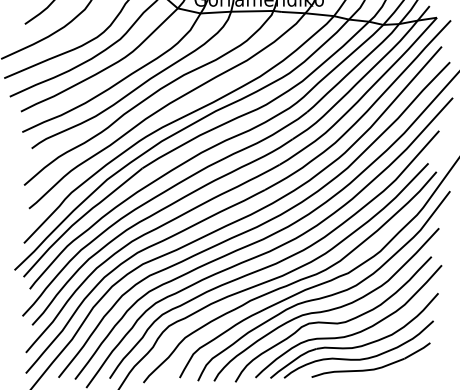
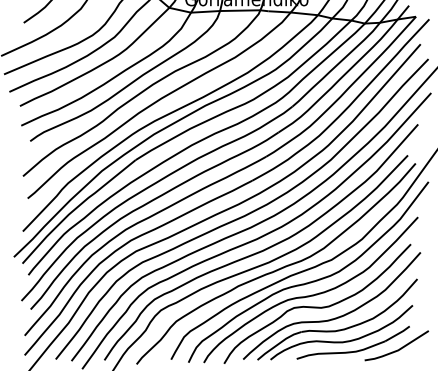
line: (416, 367) -> (396, 349), added

